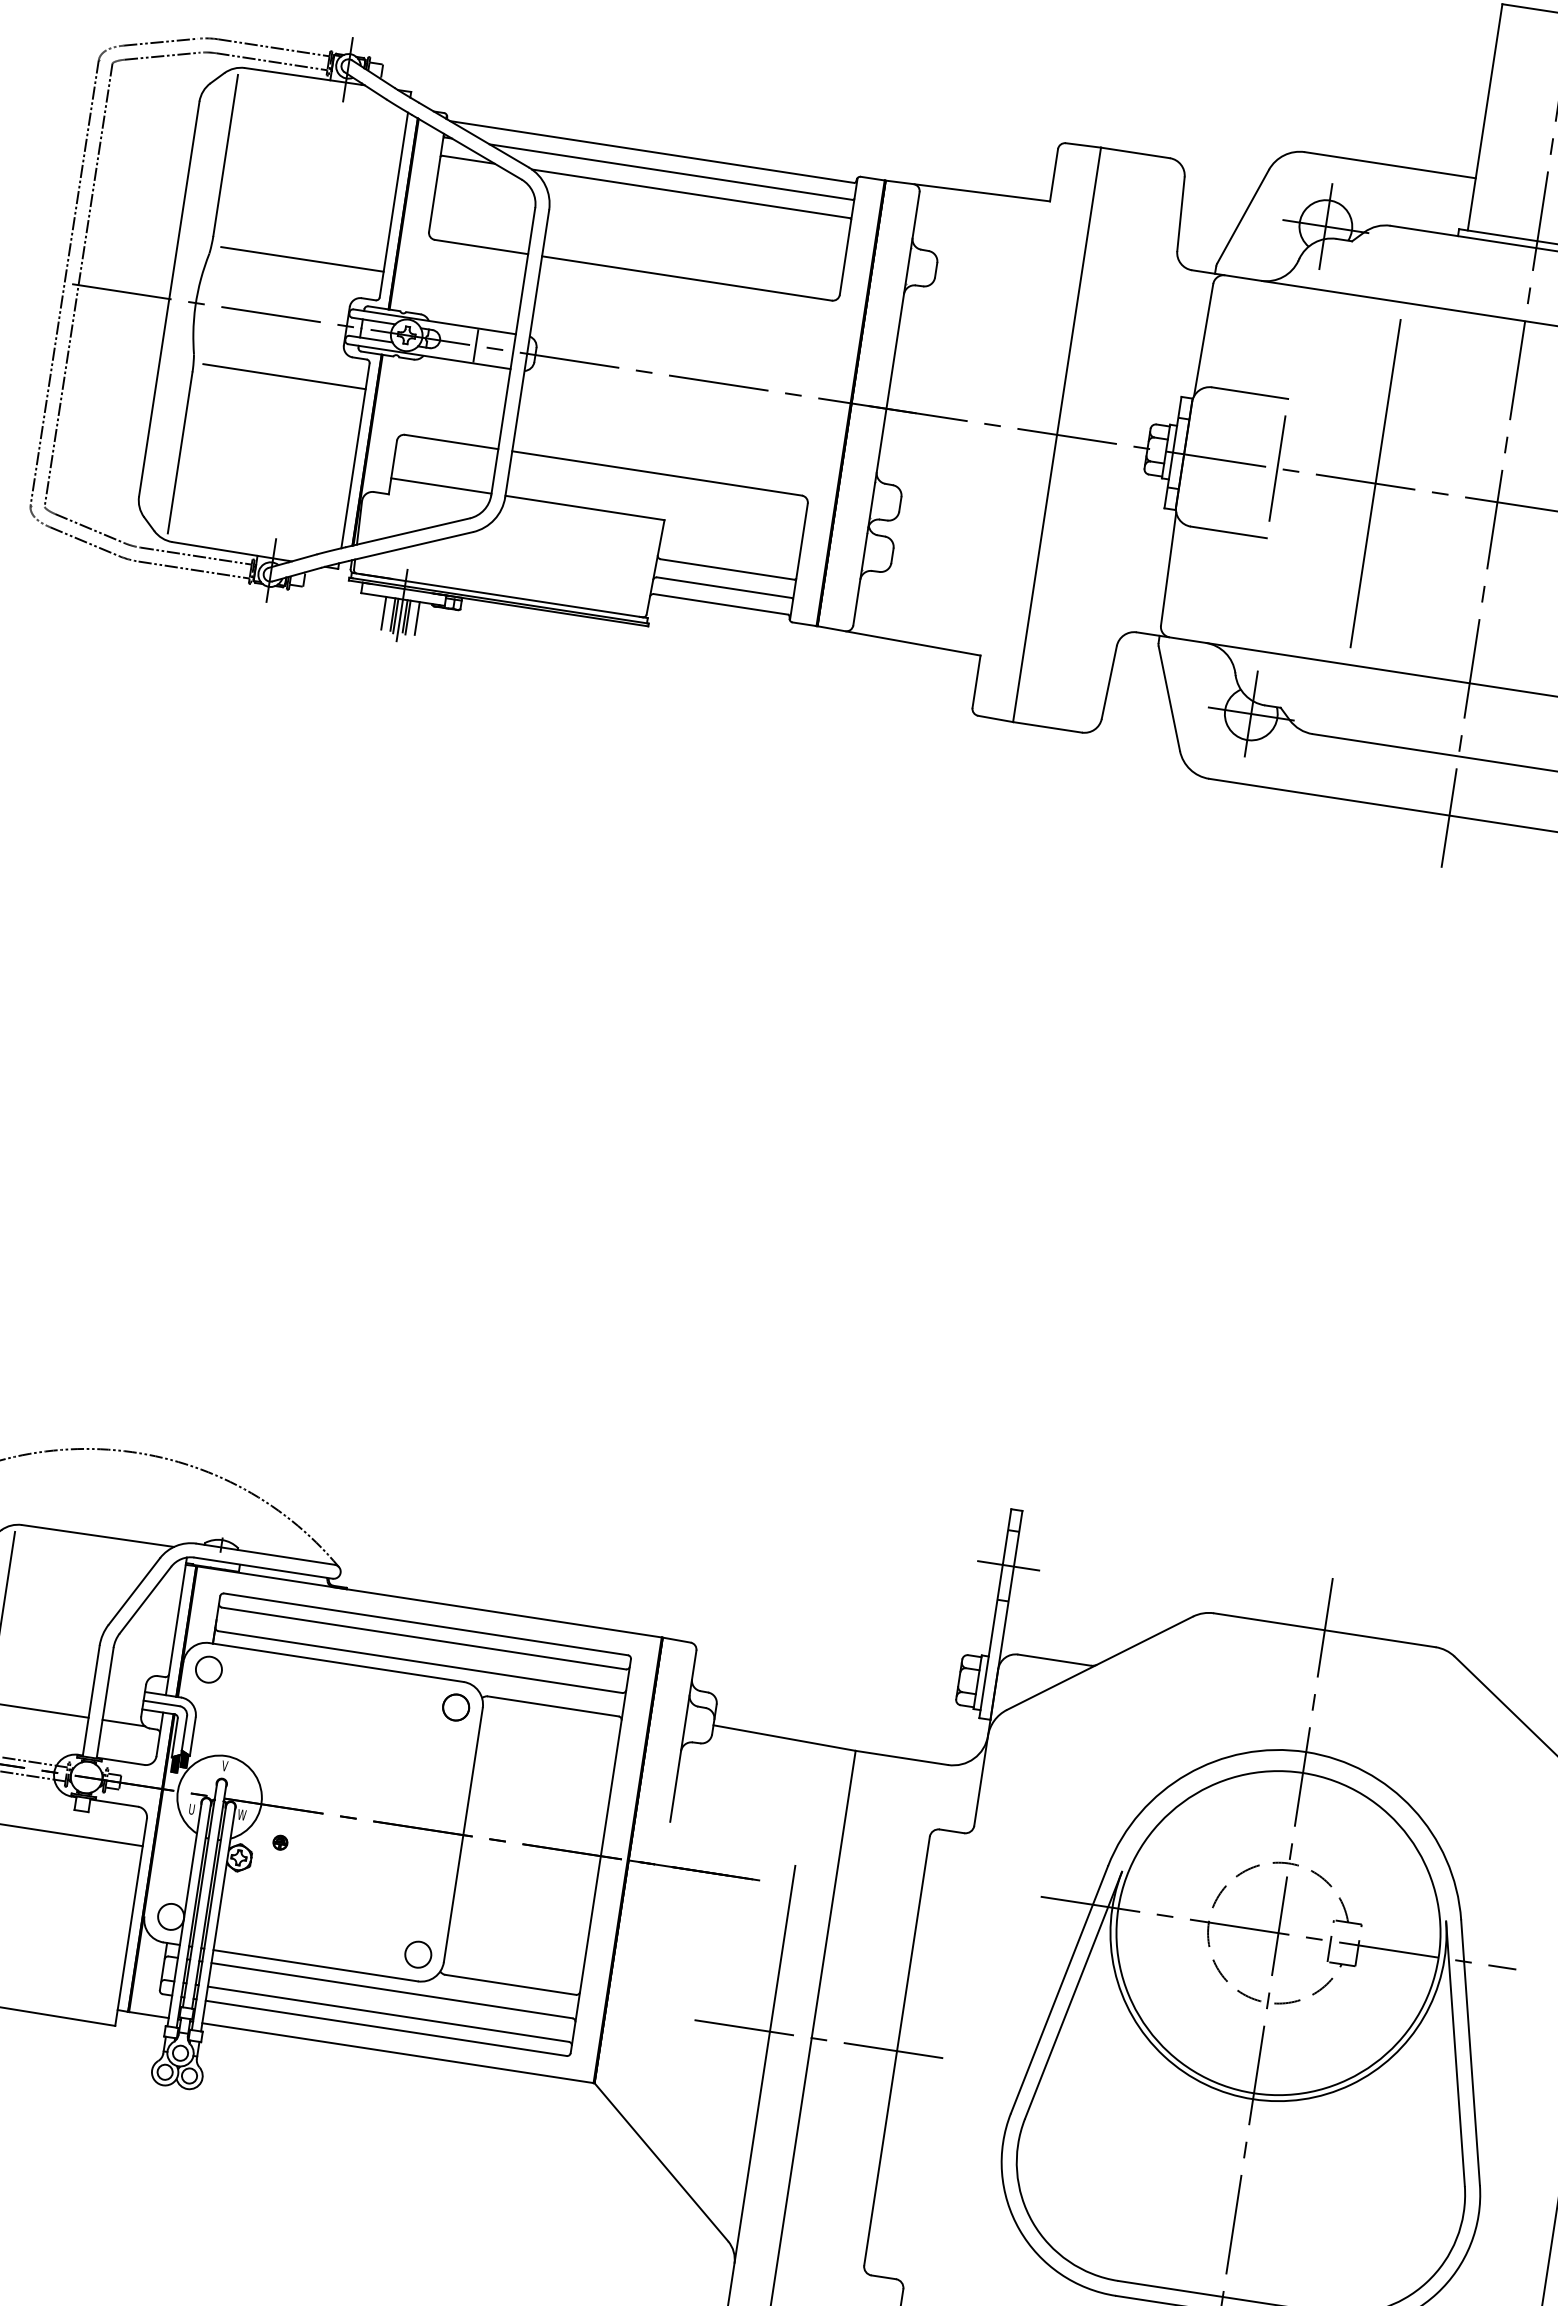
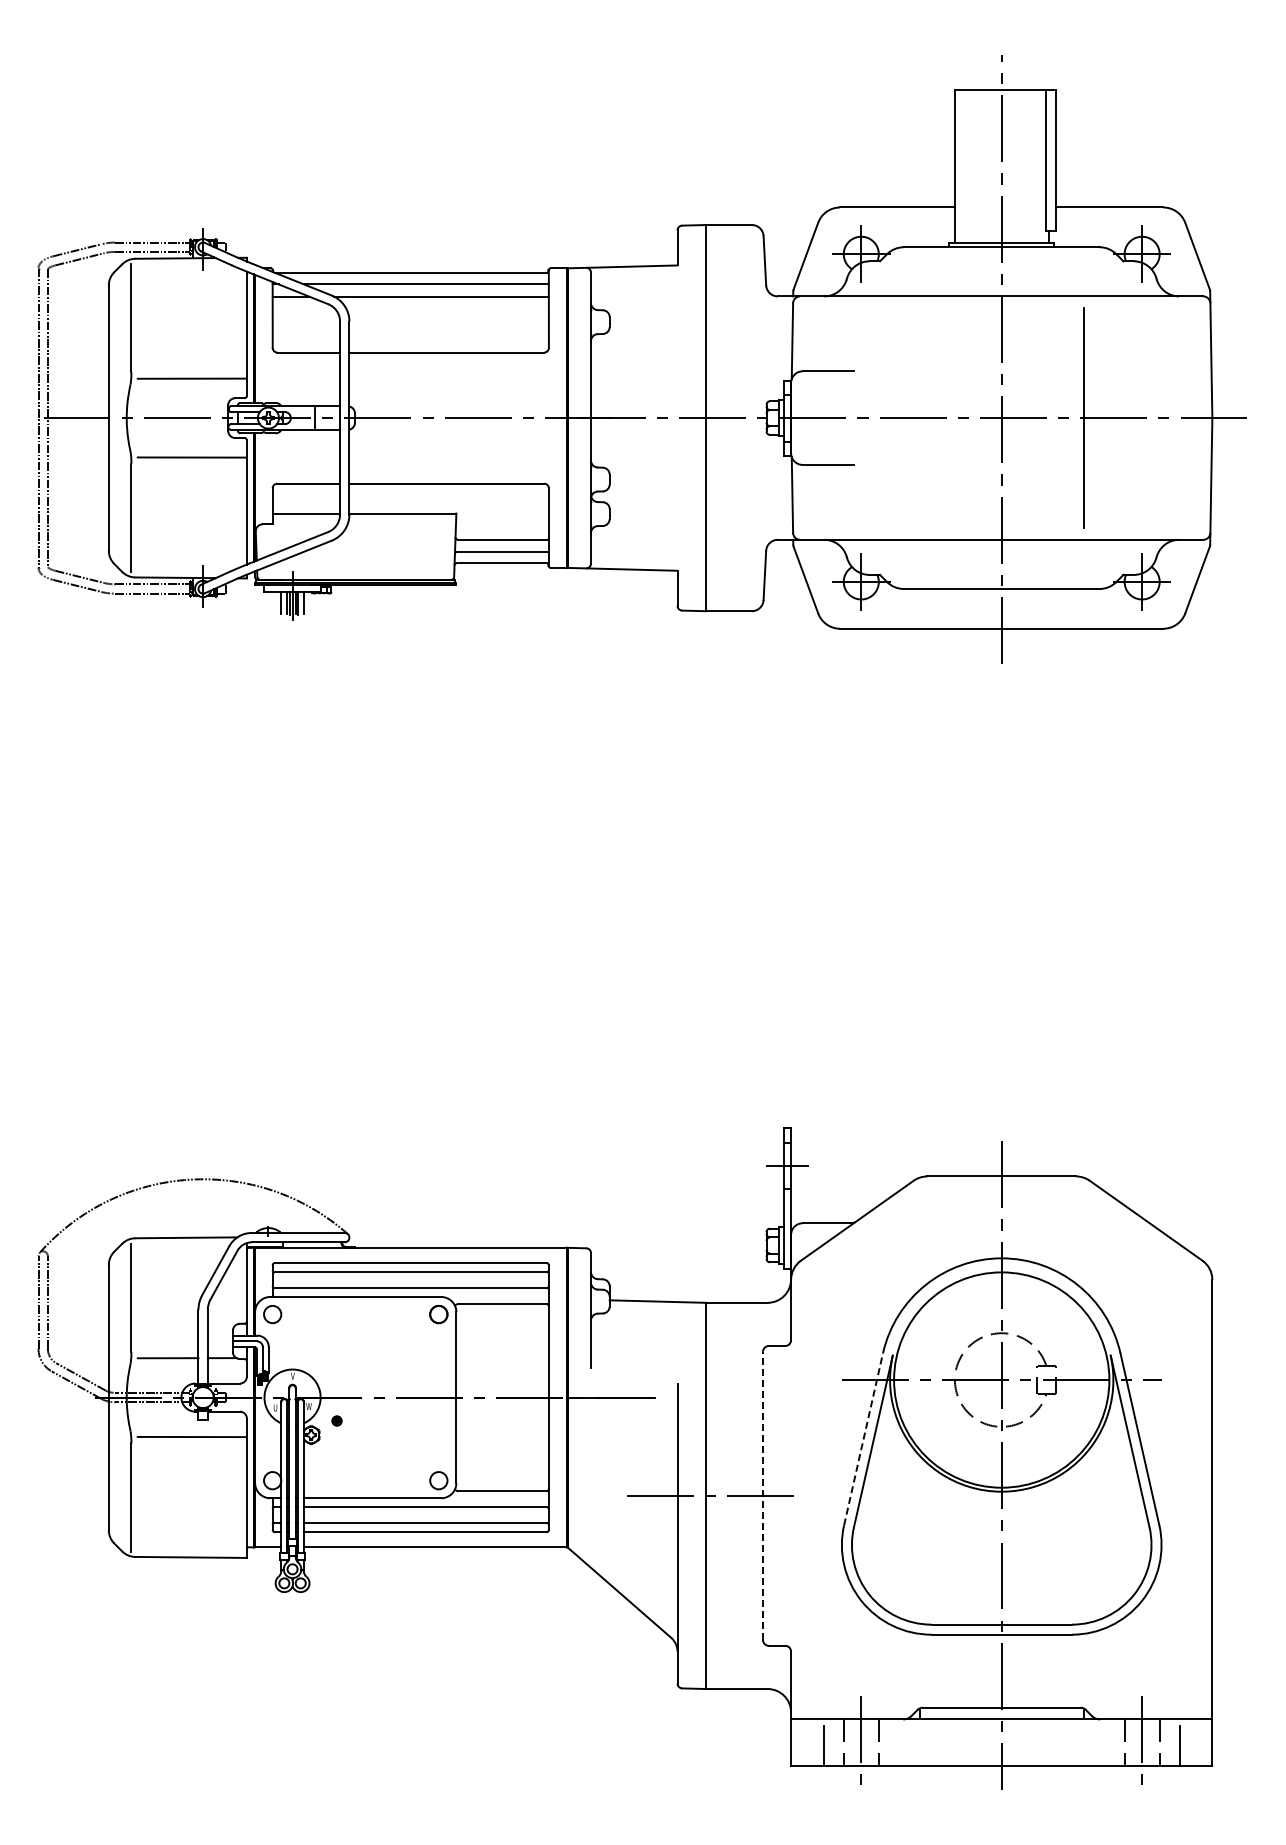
line: (1276, 469) -> (853, 418), removed
line: (1375, 484) -> (919, 418), removed
line: (1059, 1988) -> (863, 1438), solid -> dashed
line: (897, 2050) -> (763, 1495), solid -> dashed

